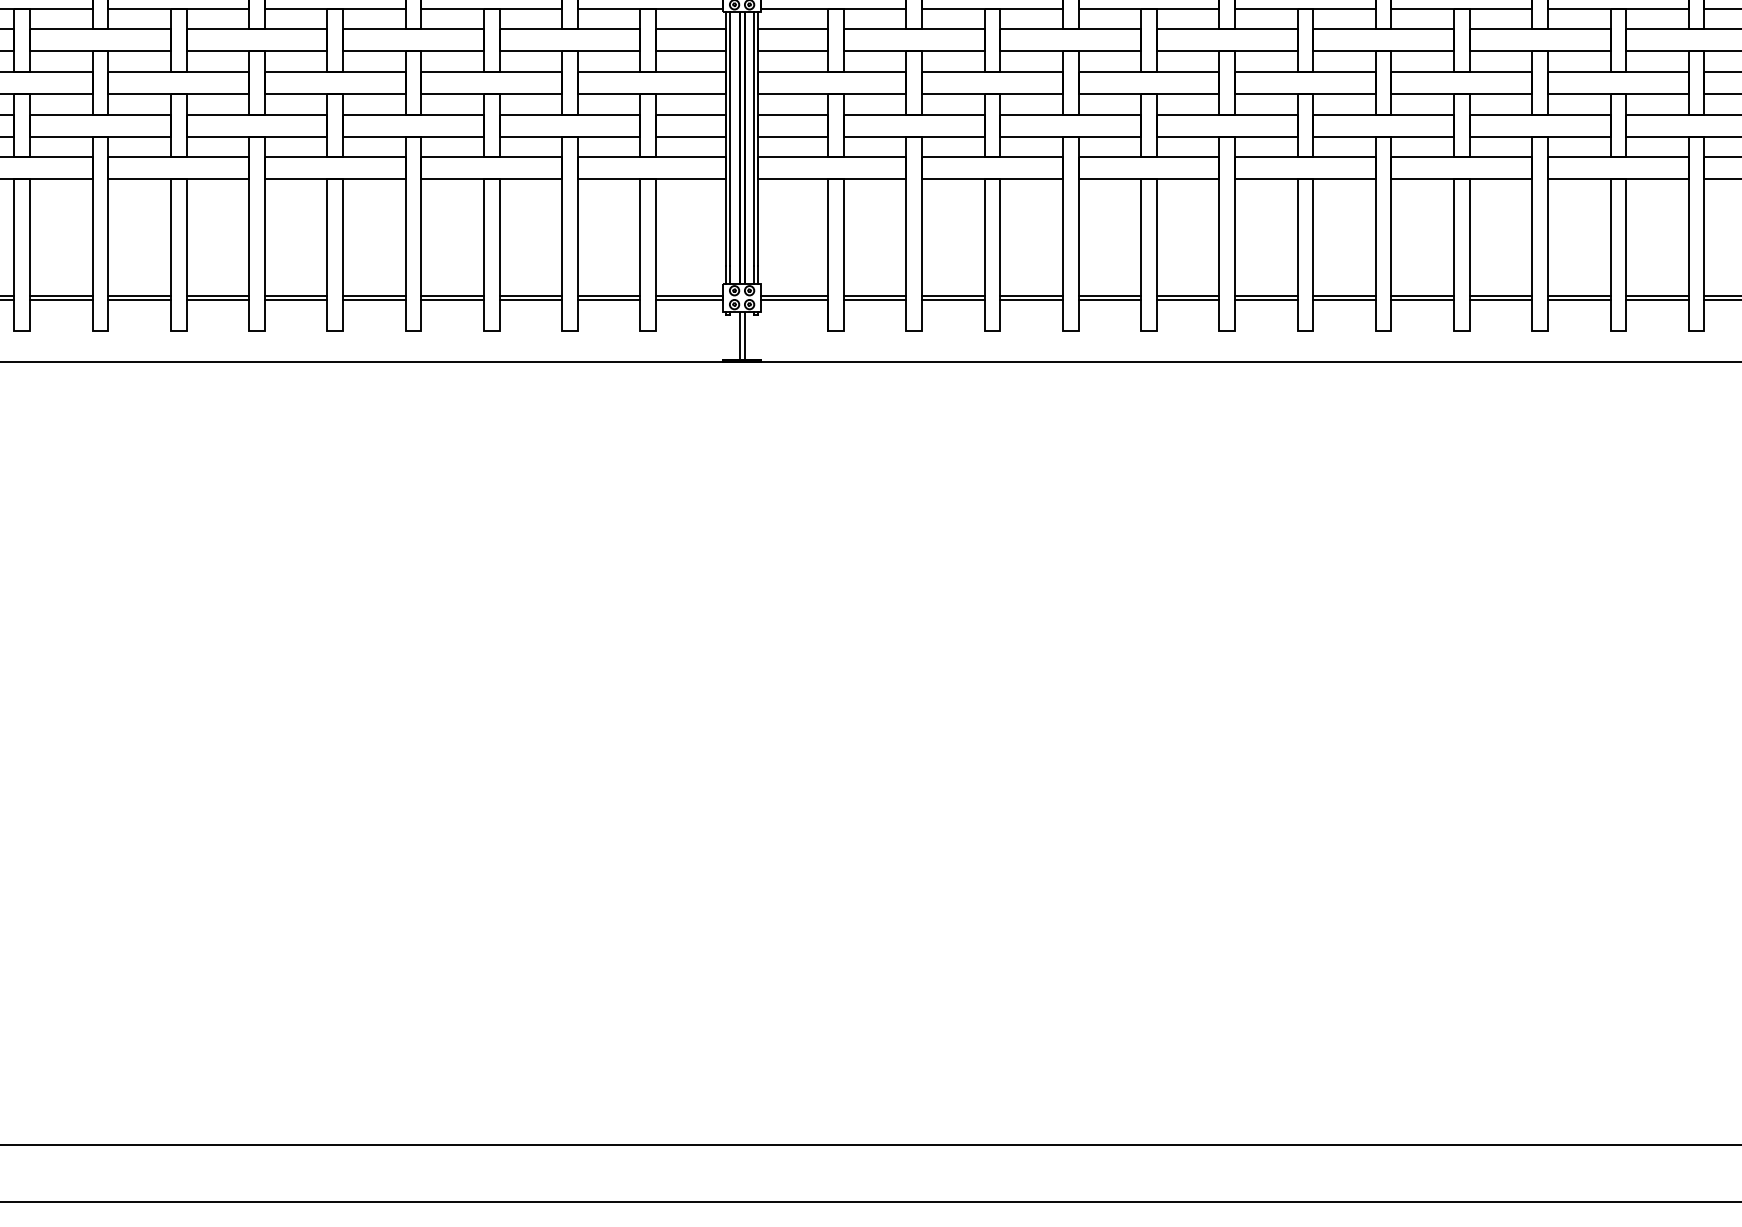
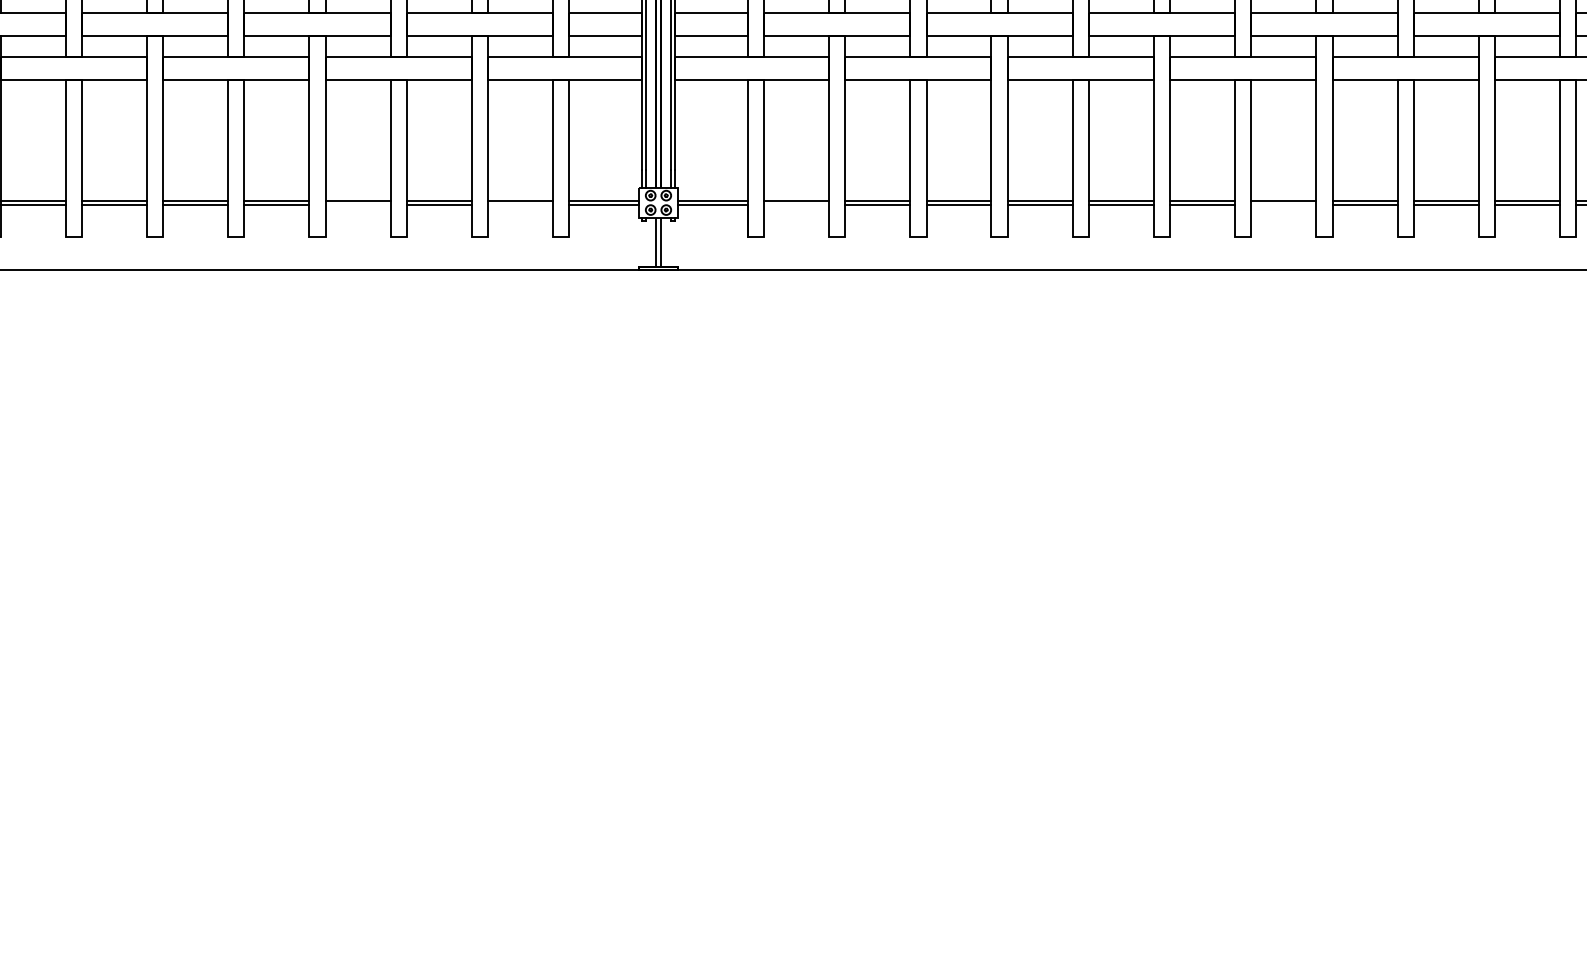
line: (452, 299) -> (357, 204), removed
line: (608, 299) -> (519, 204), removed
line: (874, 299) -> (795, 204), removed
line: (1344, 299) -> (1283, 204), removed

